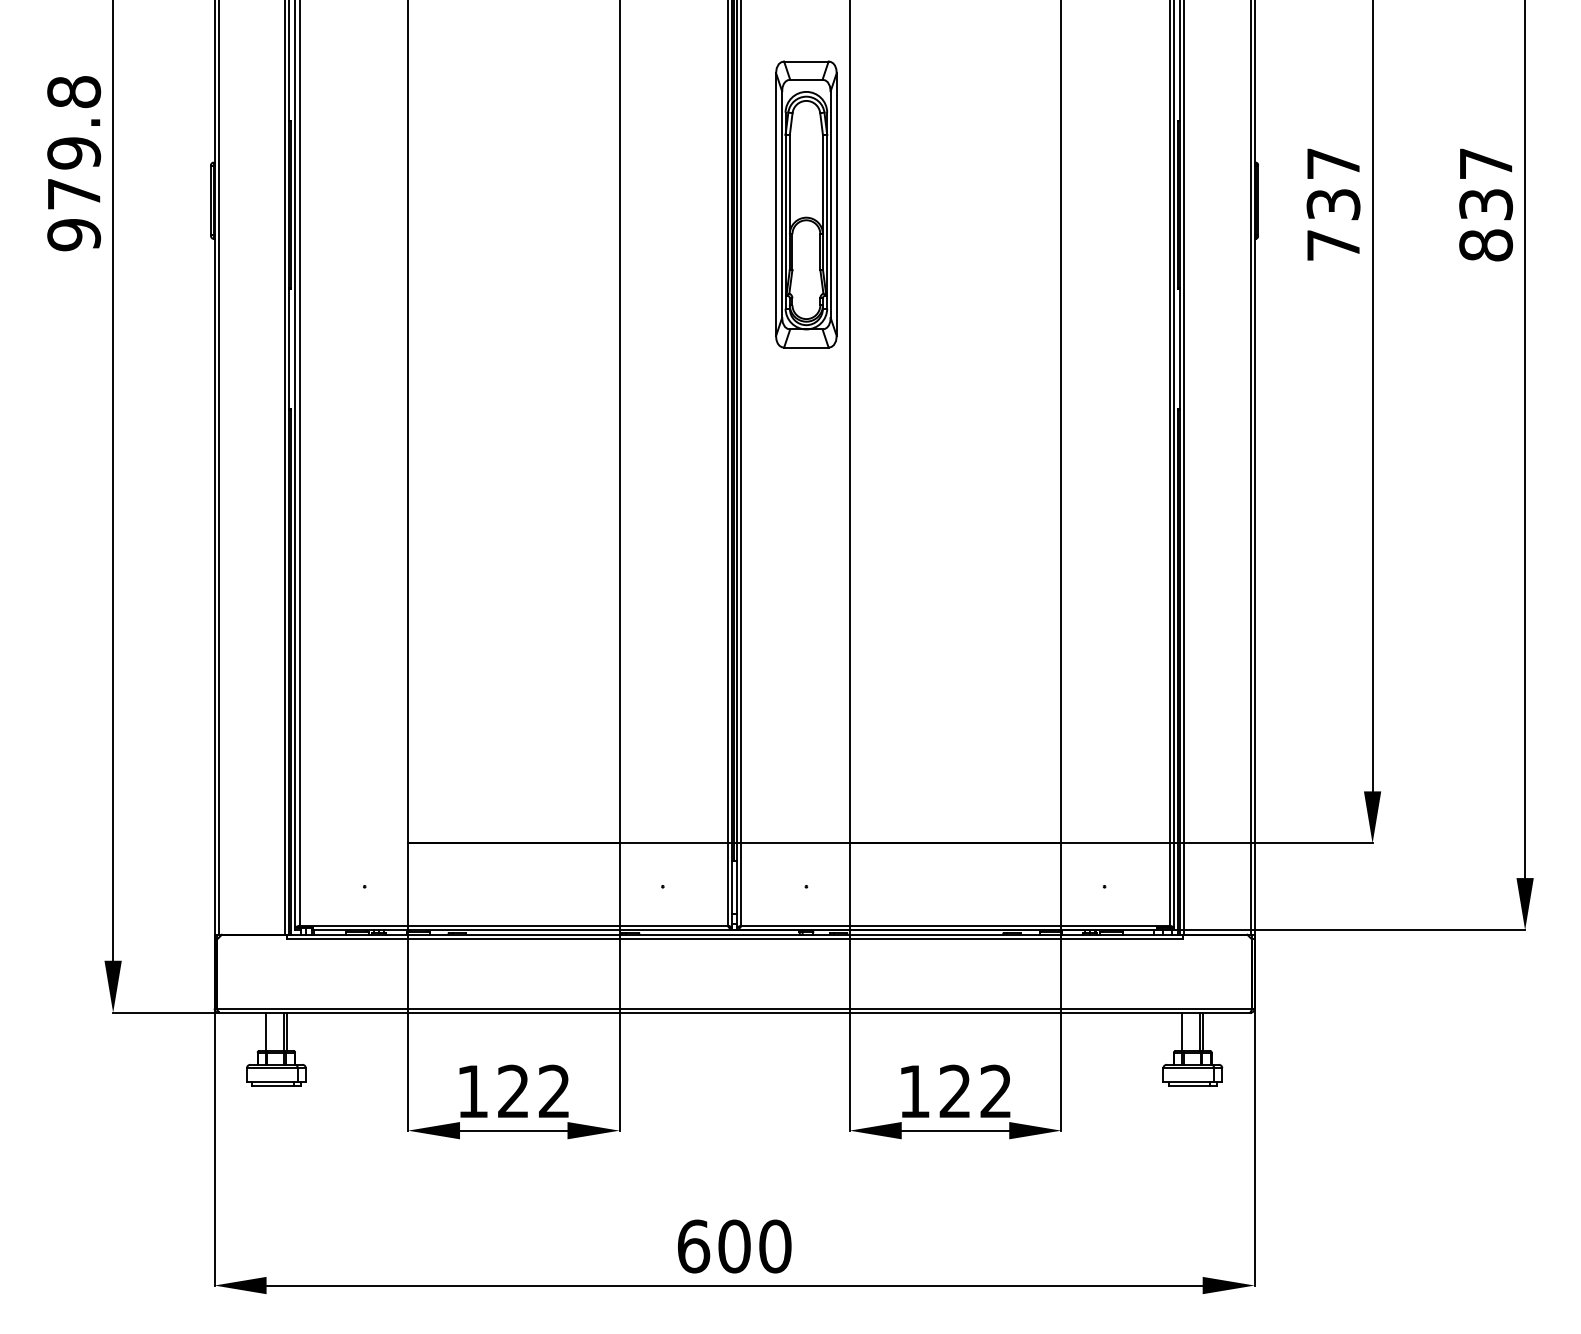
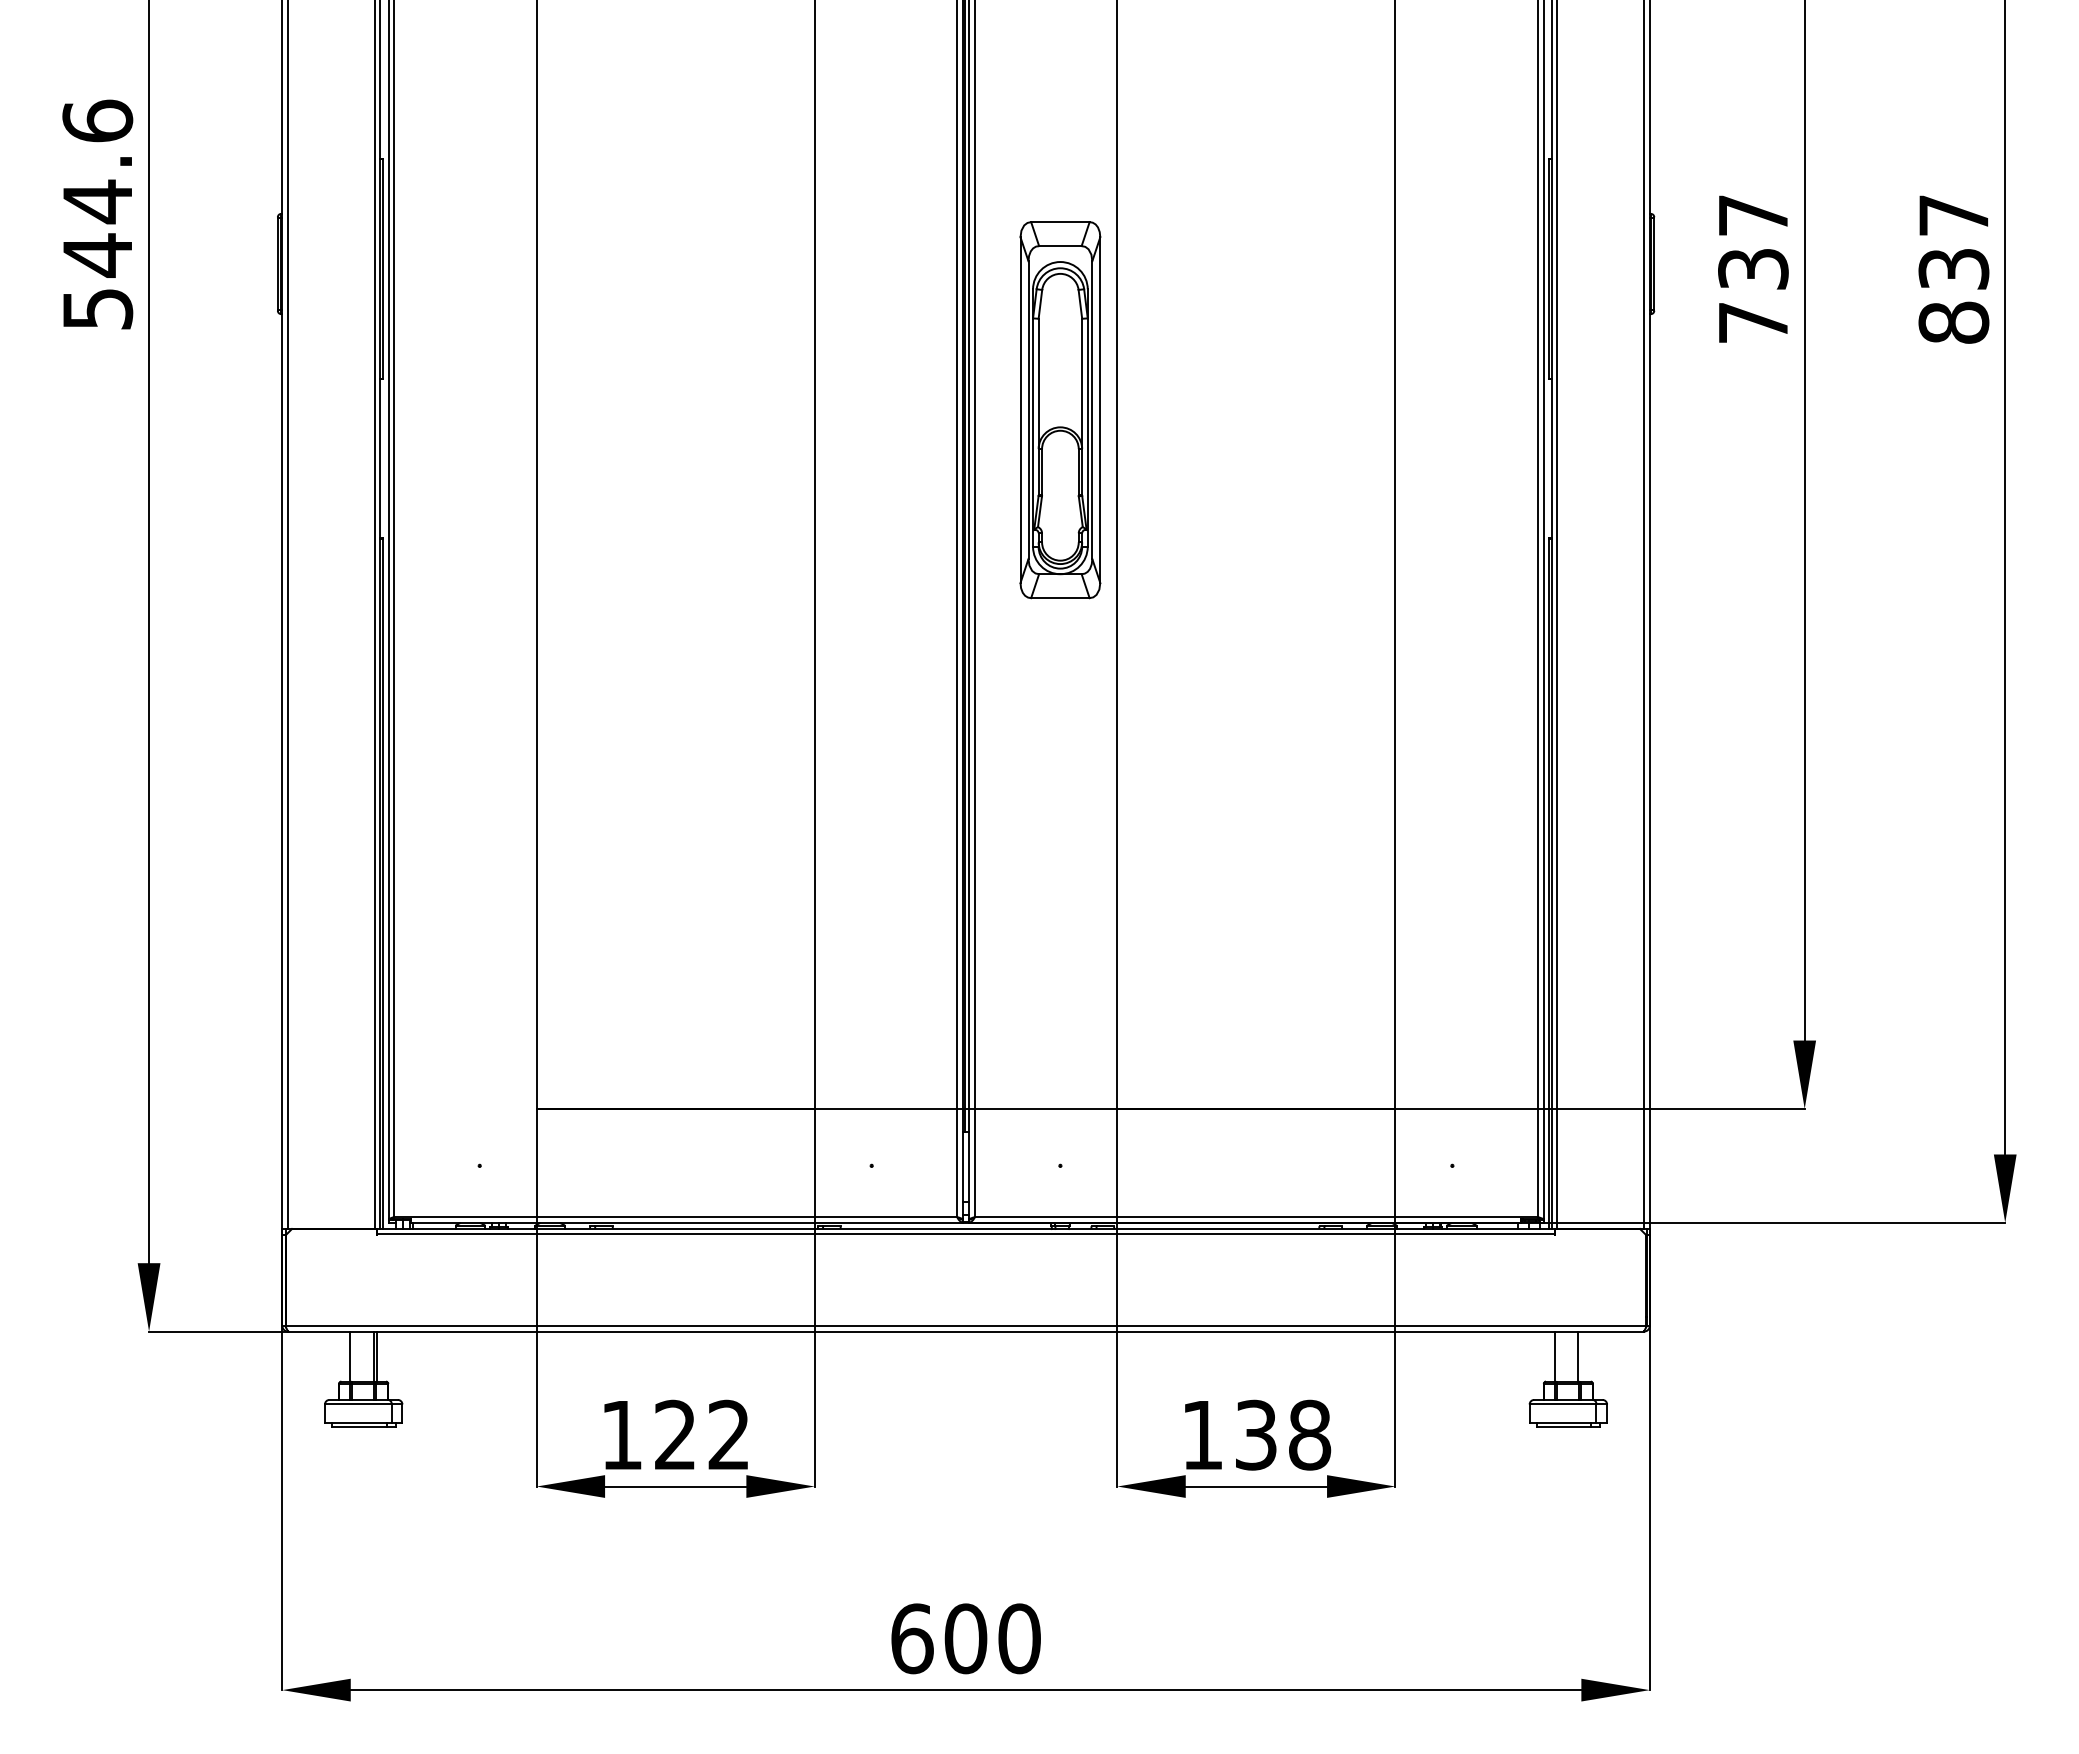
text: (73, 163) -> (97, 214), 979.8 -> 544.6
part: (806, 204) -> (1060, 410), moved
line: (1203, 1031) -> (1582, 1356), removed
text: (976, 1091) -> (1283, 1434), 122 -> 138

